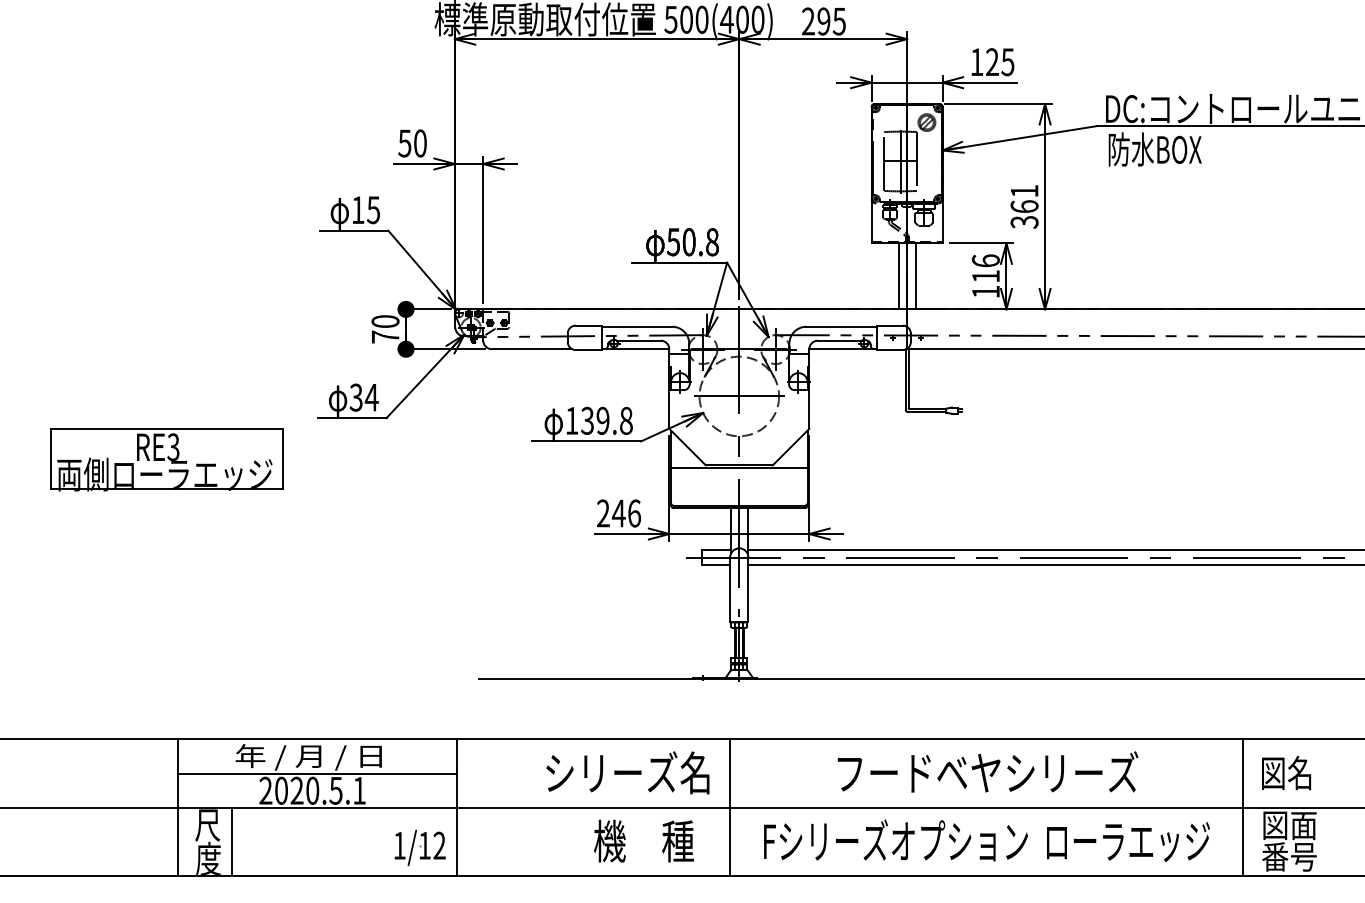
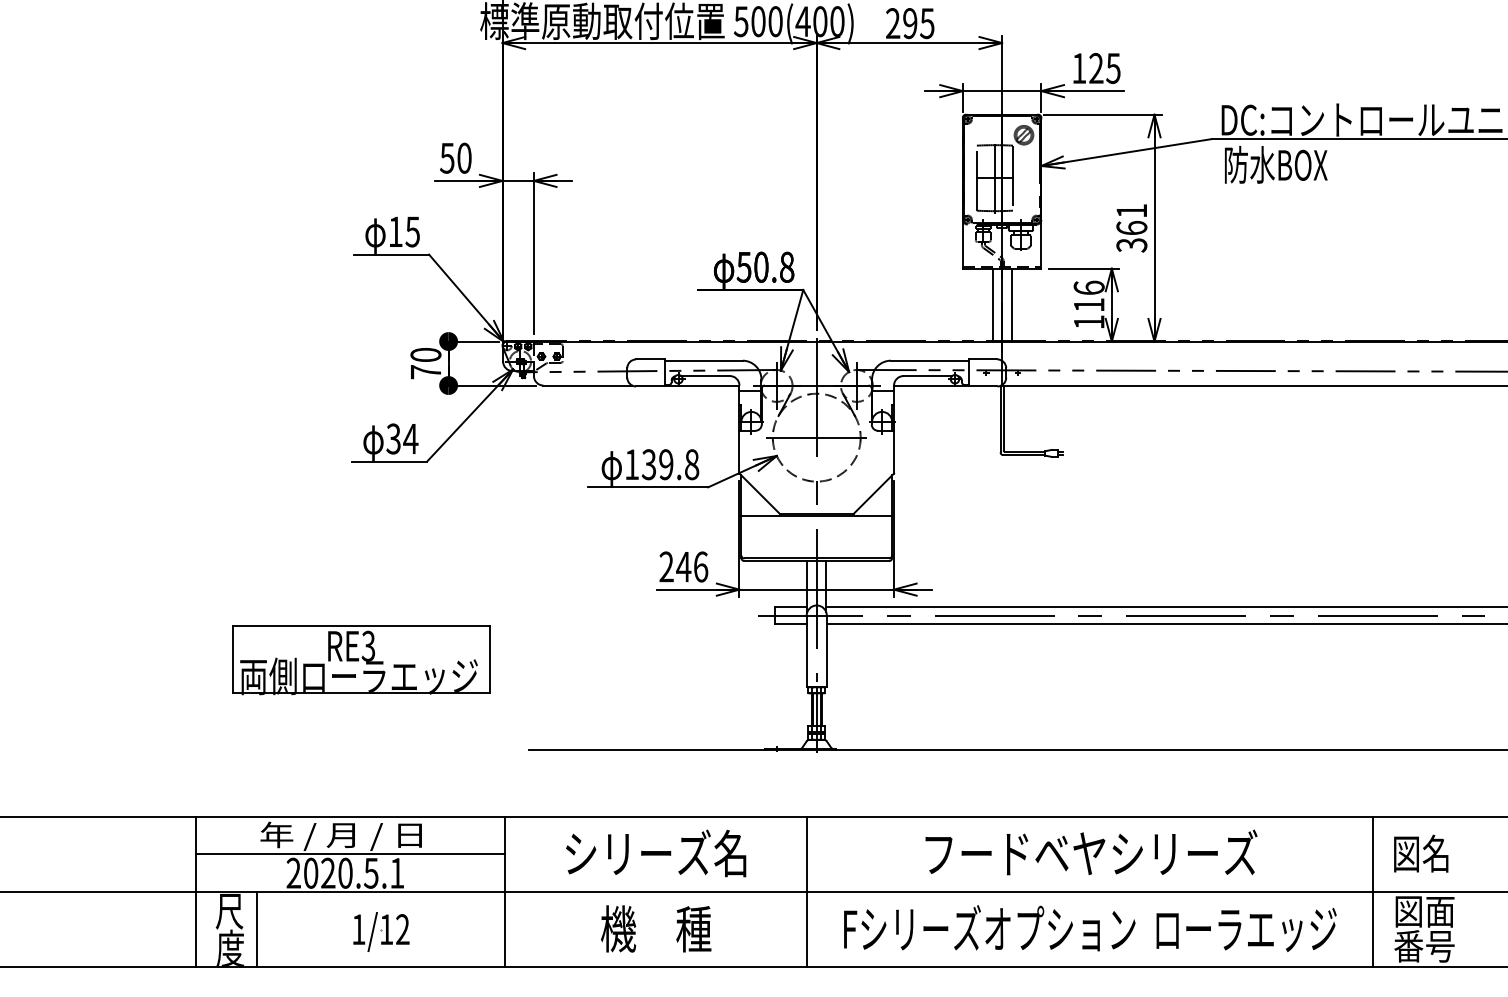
part: (166, 459) -> (360, 659), moved
text: (627, 772) -> (655, 853), moved
text: (643, 840) -> (655, 928), moved
part: (419, 847) -> (380, 931), moved

